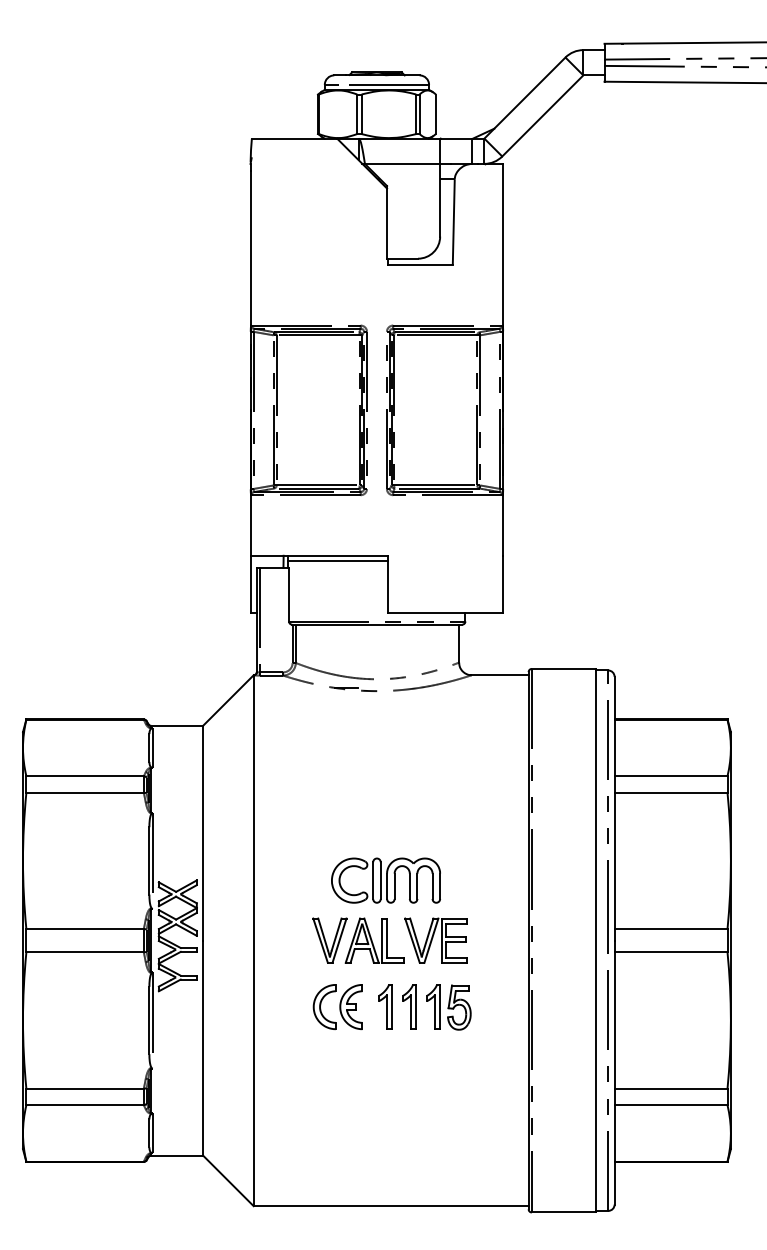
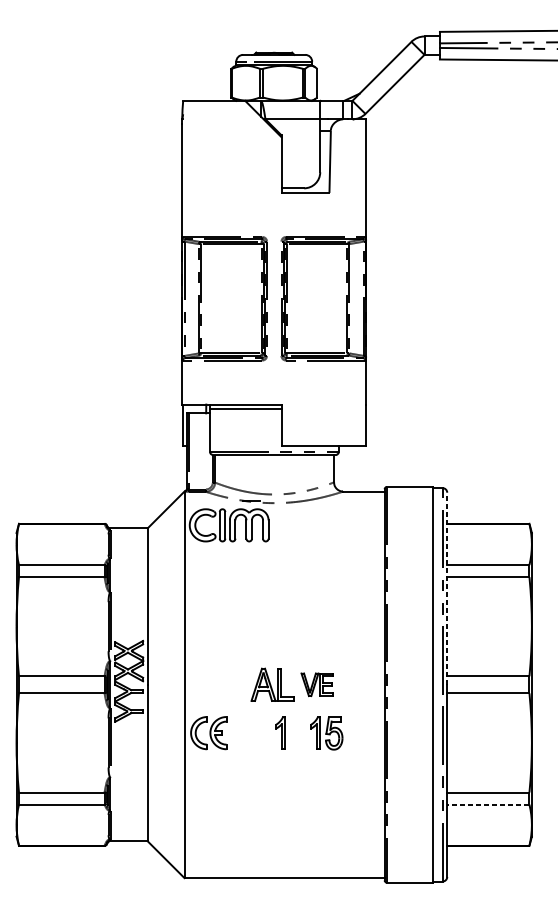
line: (614, 808) -> (447, 588), solid -> dashed
part: (385, 880) -> (228, 525), moved
part: (329, 940) -> (239, 684), removed
part: (435, 940) -> (316, 684), size x0.7
part: (409, 1006) -> (297, 732), removed
part: (337, 1007) -> (208, 733), moved
line: (670, 1105) -> (487, 804), solid -> dashed

